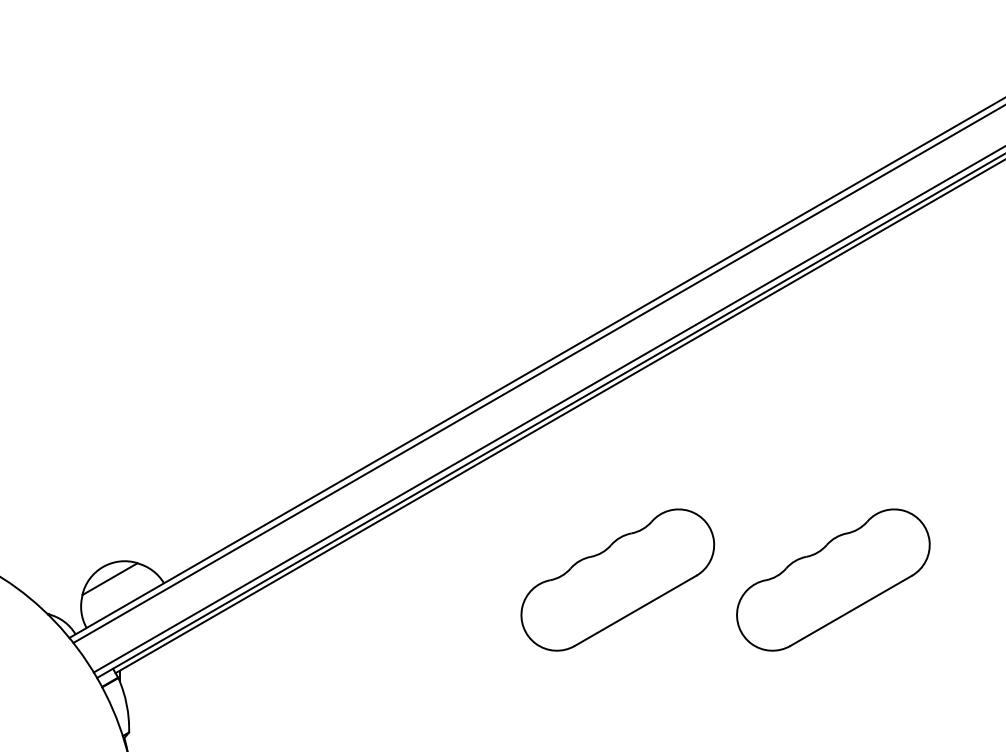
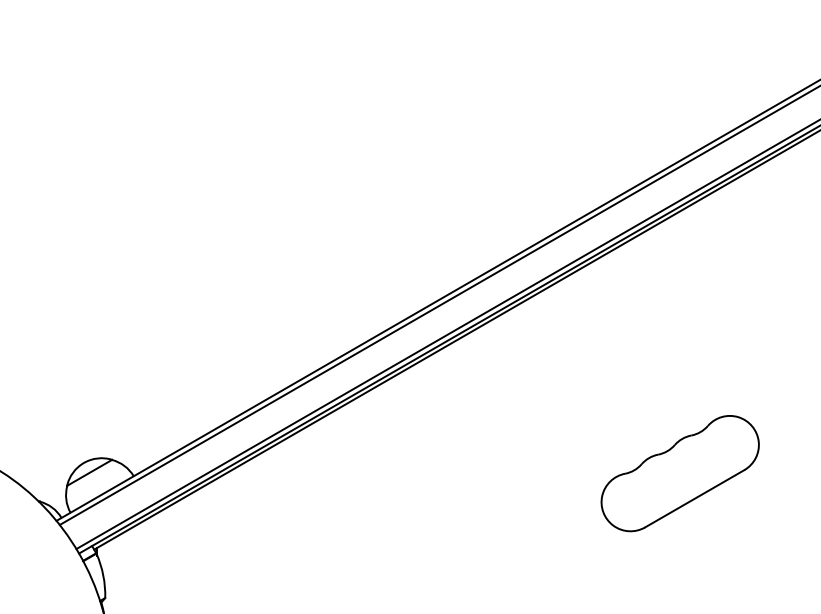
part: (616, 579) -> (503, 473), removed

